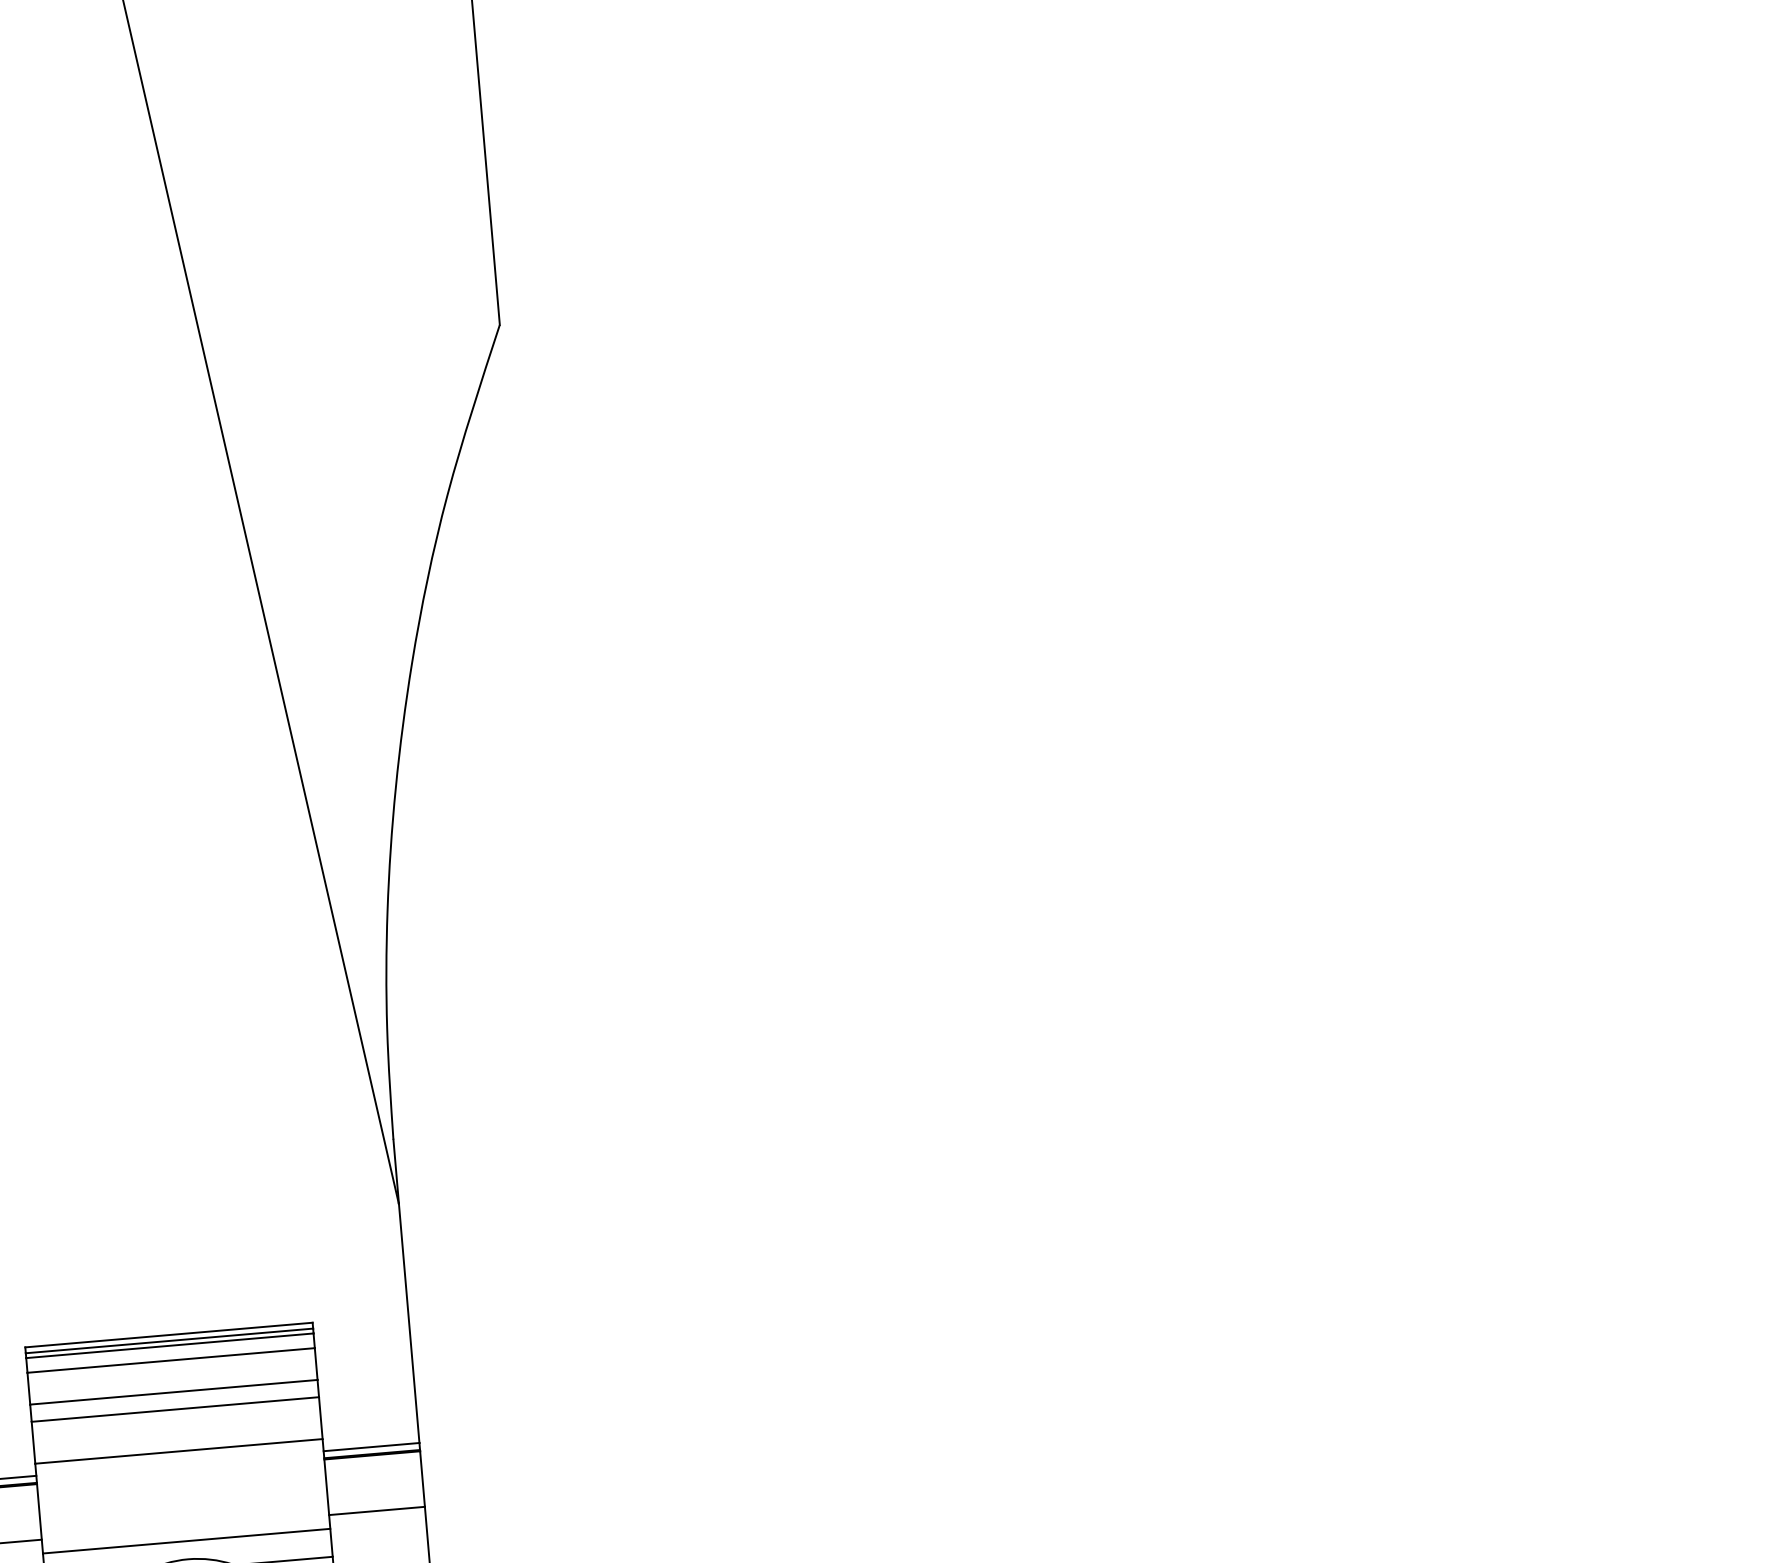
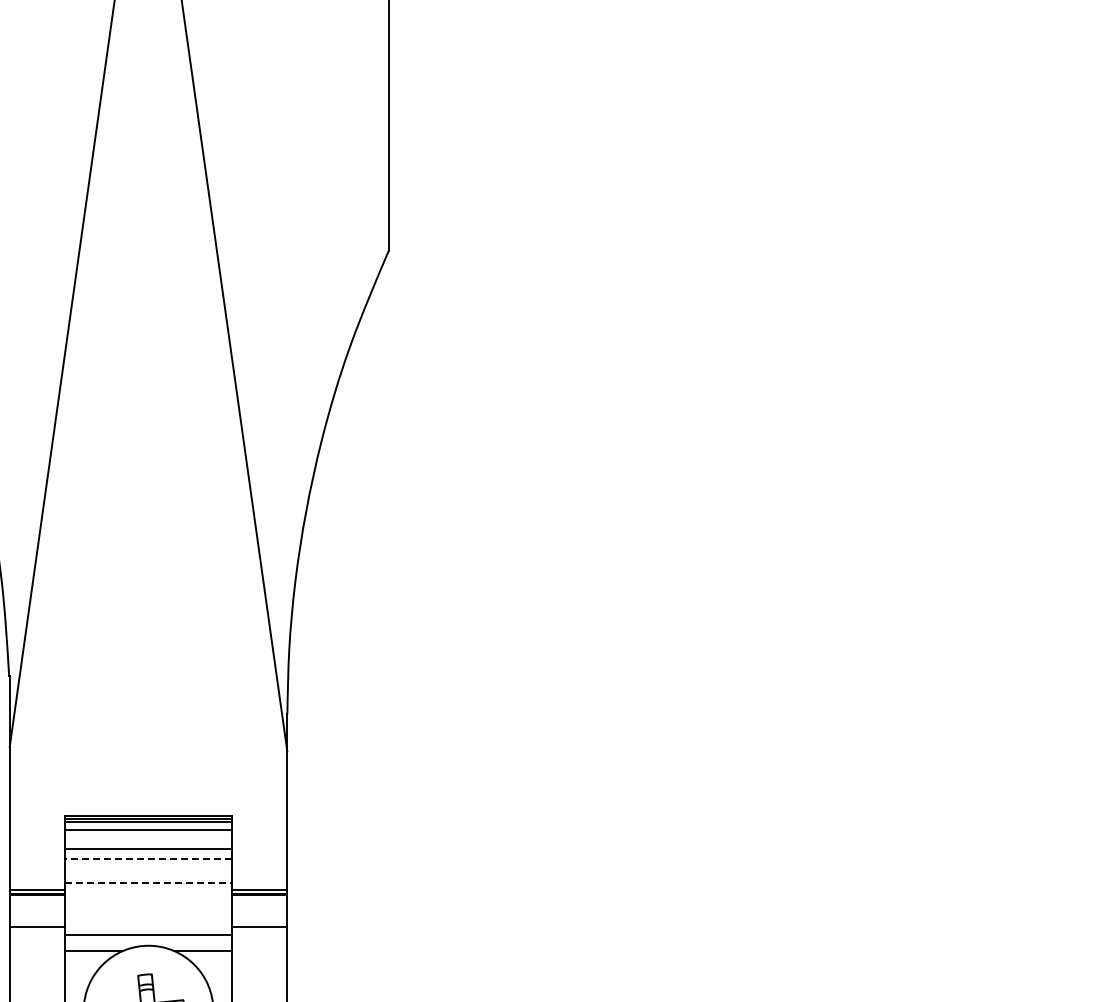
line: (175, 1408) -> (148, 858), solid -> dashed
line: (180, 1451) -> (149, 883), solid -> dashed

